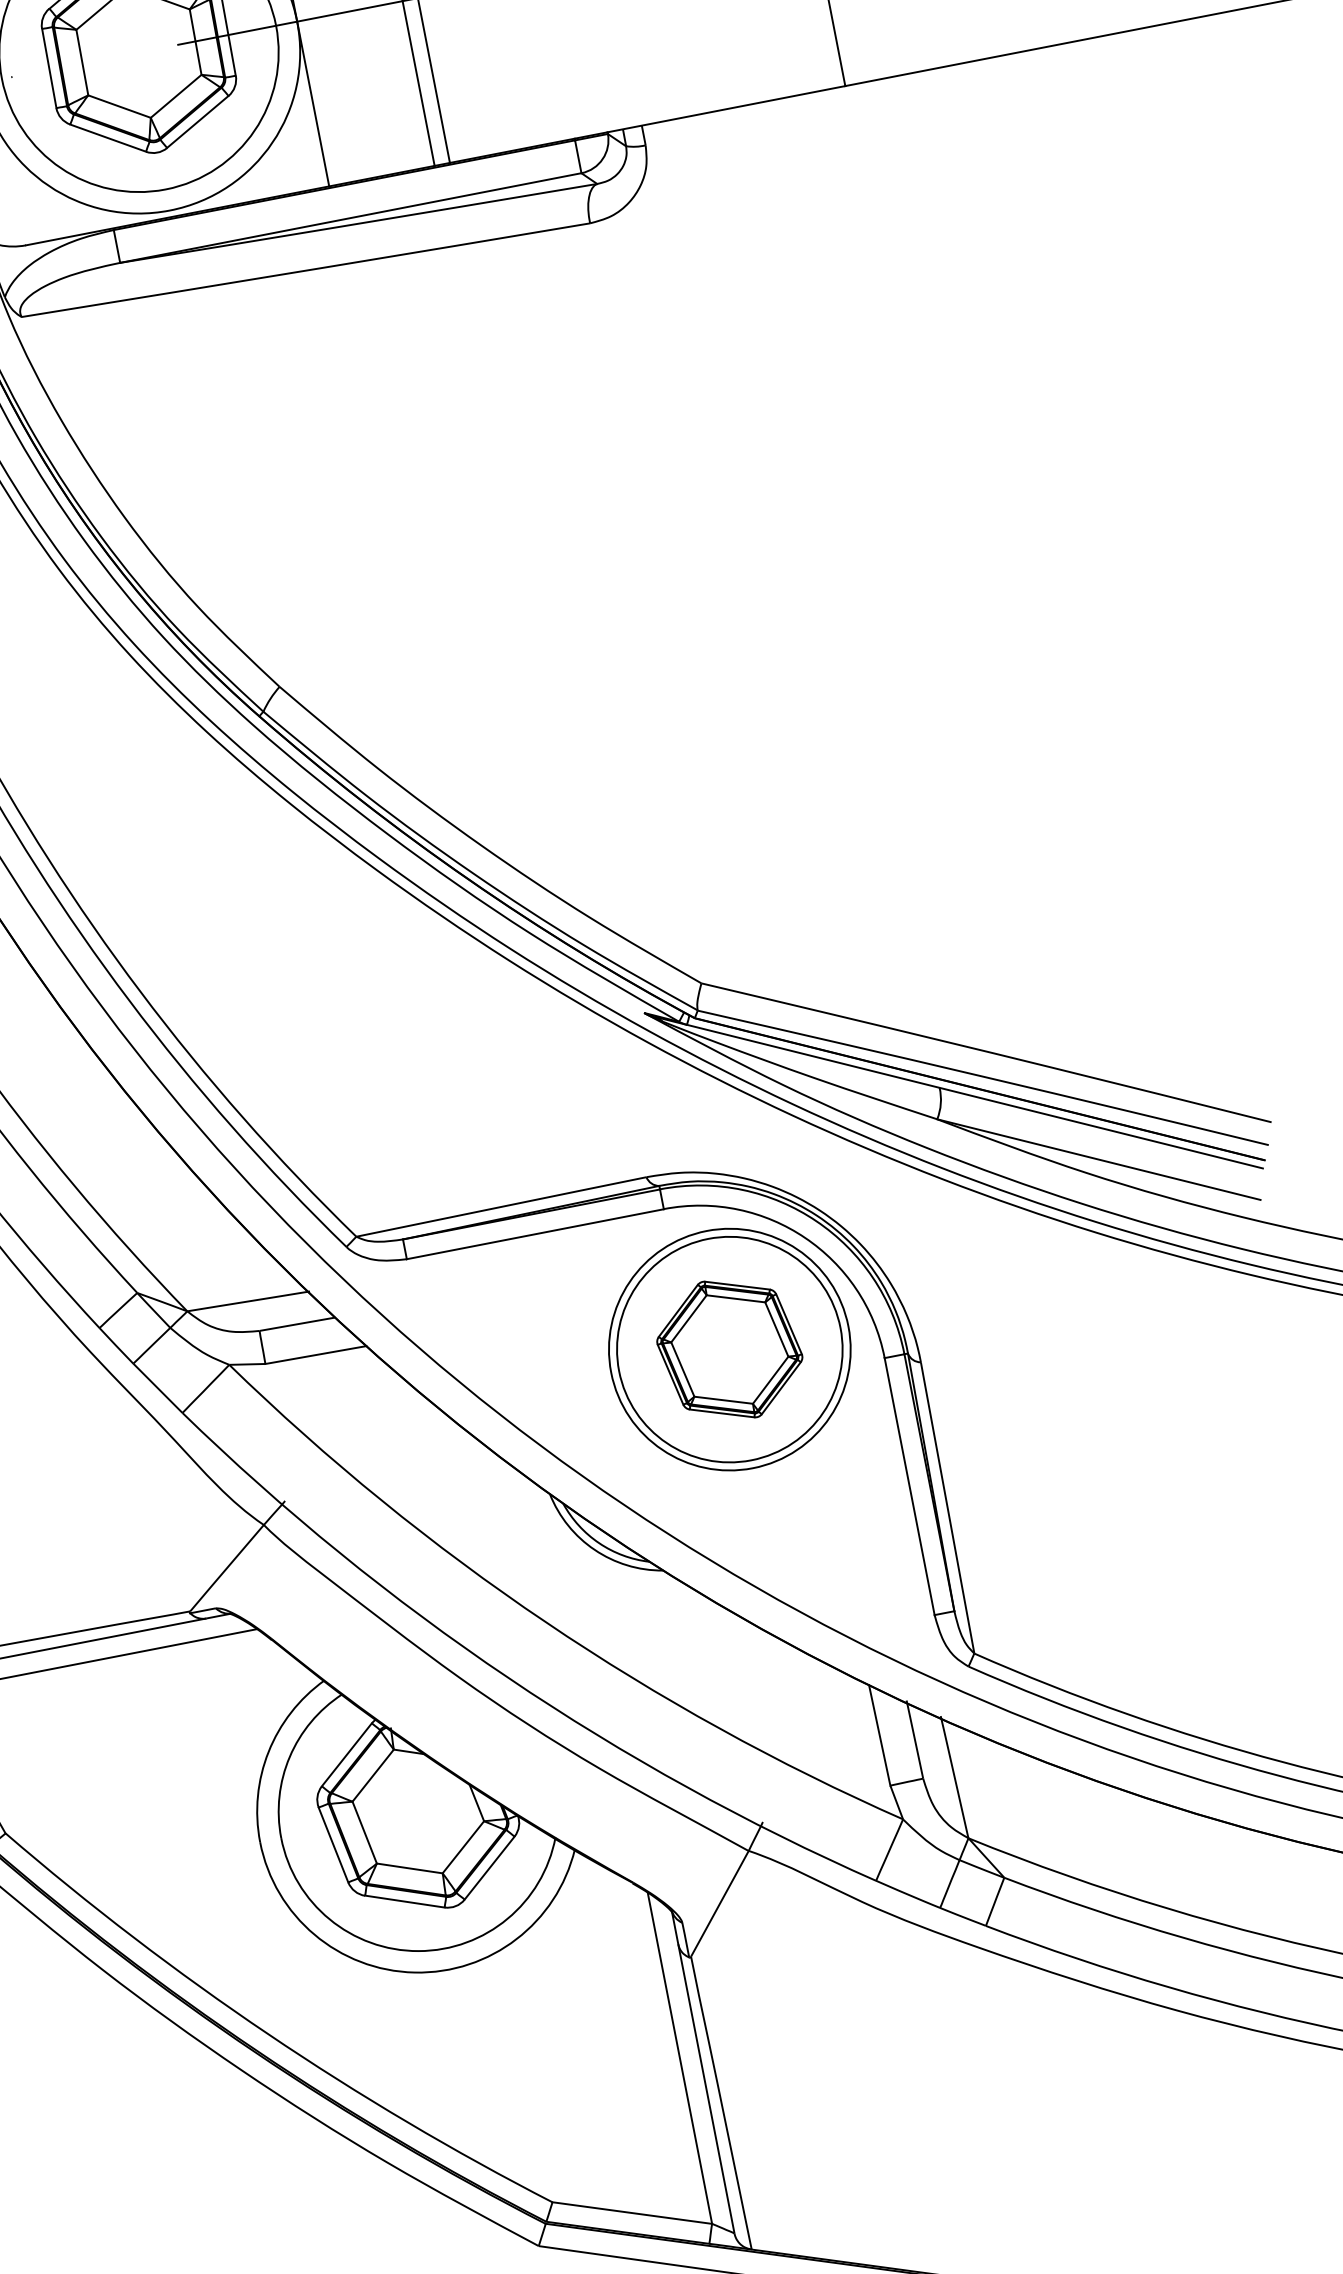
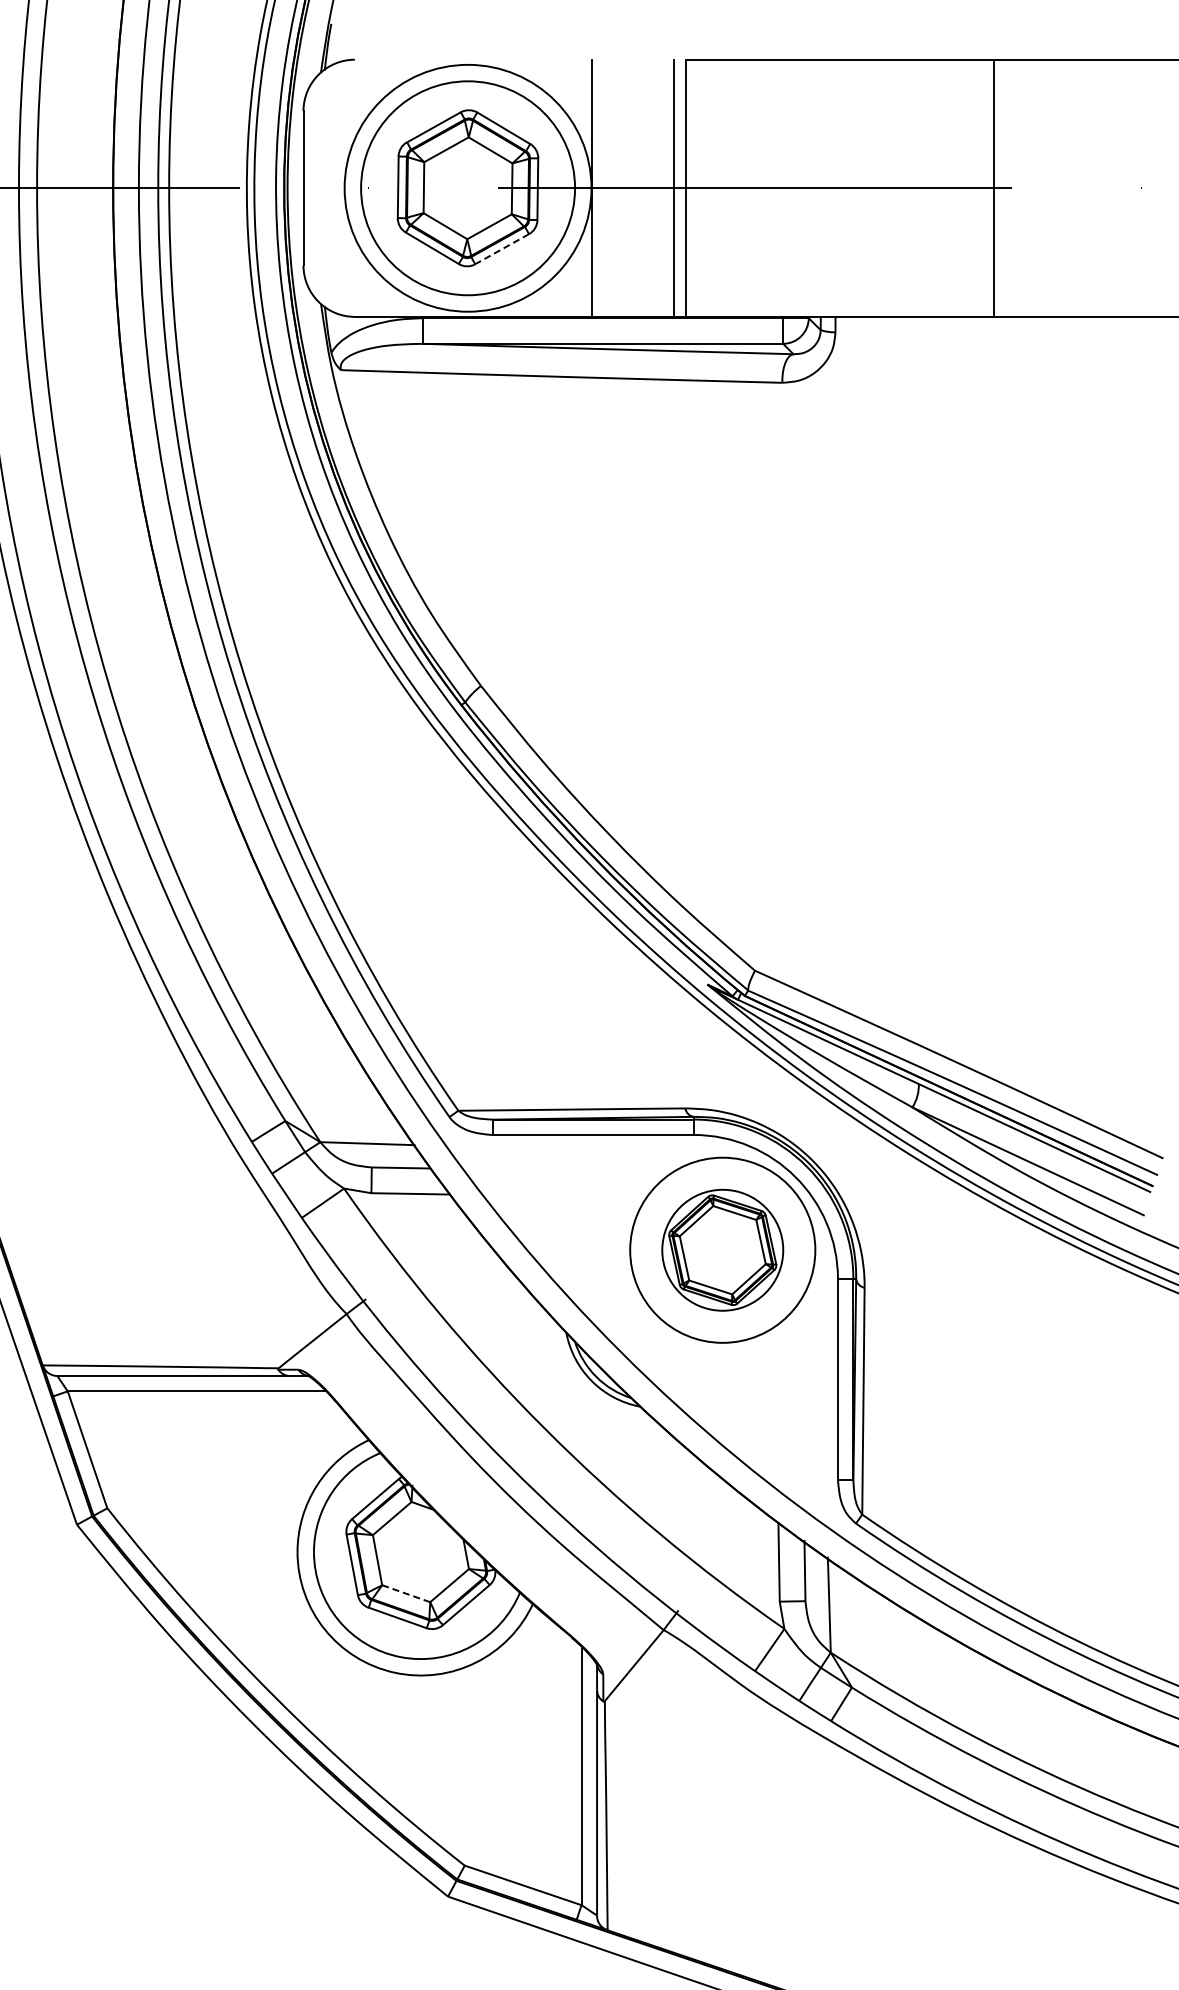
line: (198, 122) -> (502, 249), solid -> dashed
circle: (729, 1348) -> (722, 1249), size x0.7
line: (410, 1868) -> (406, 1593), solid -> dashed

